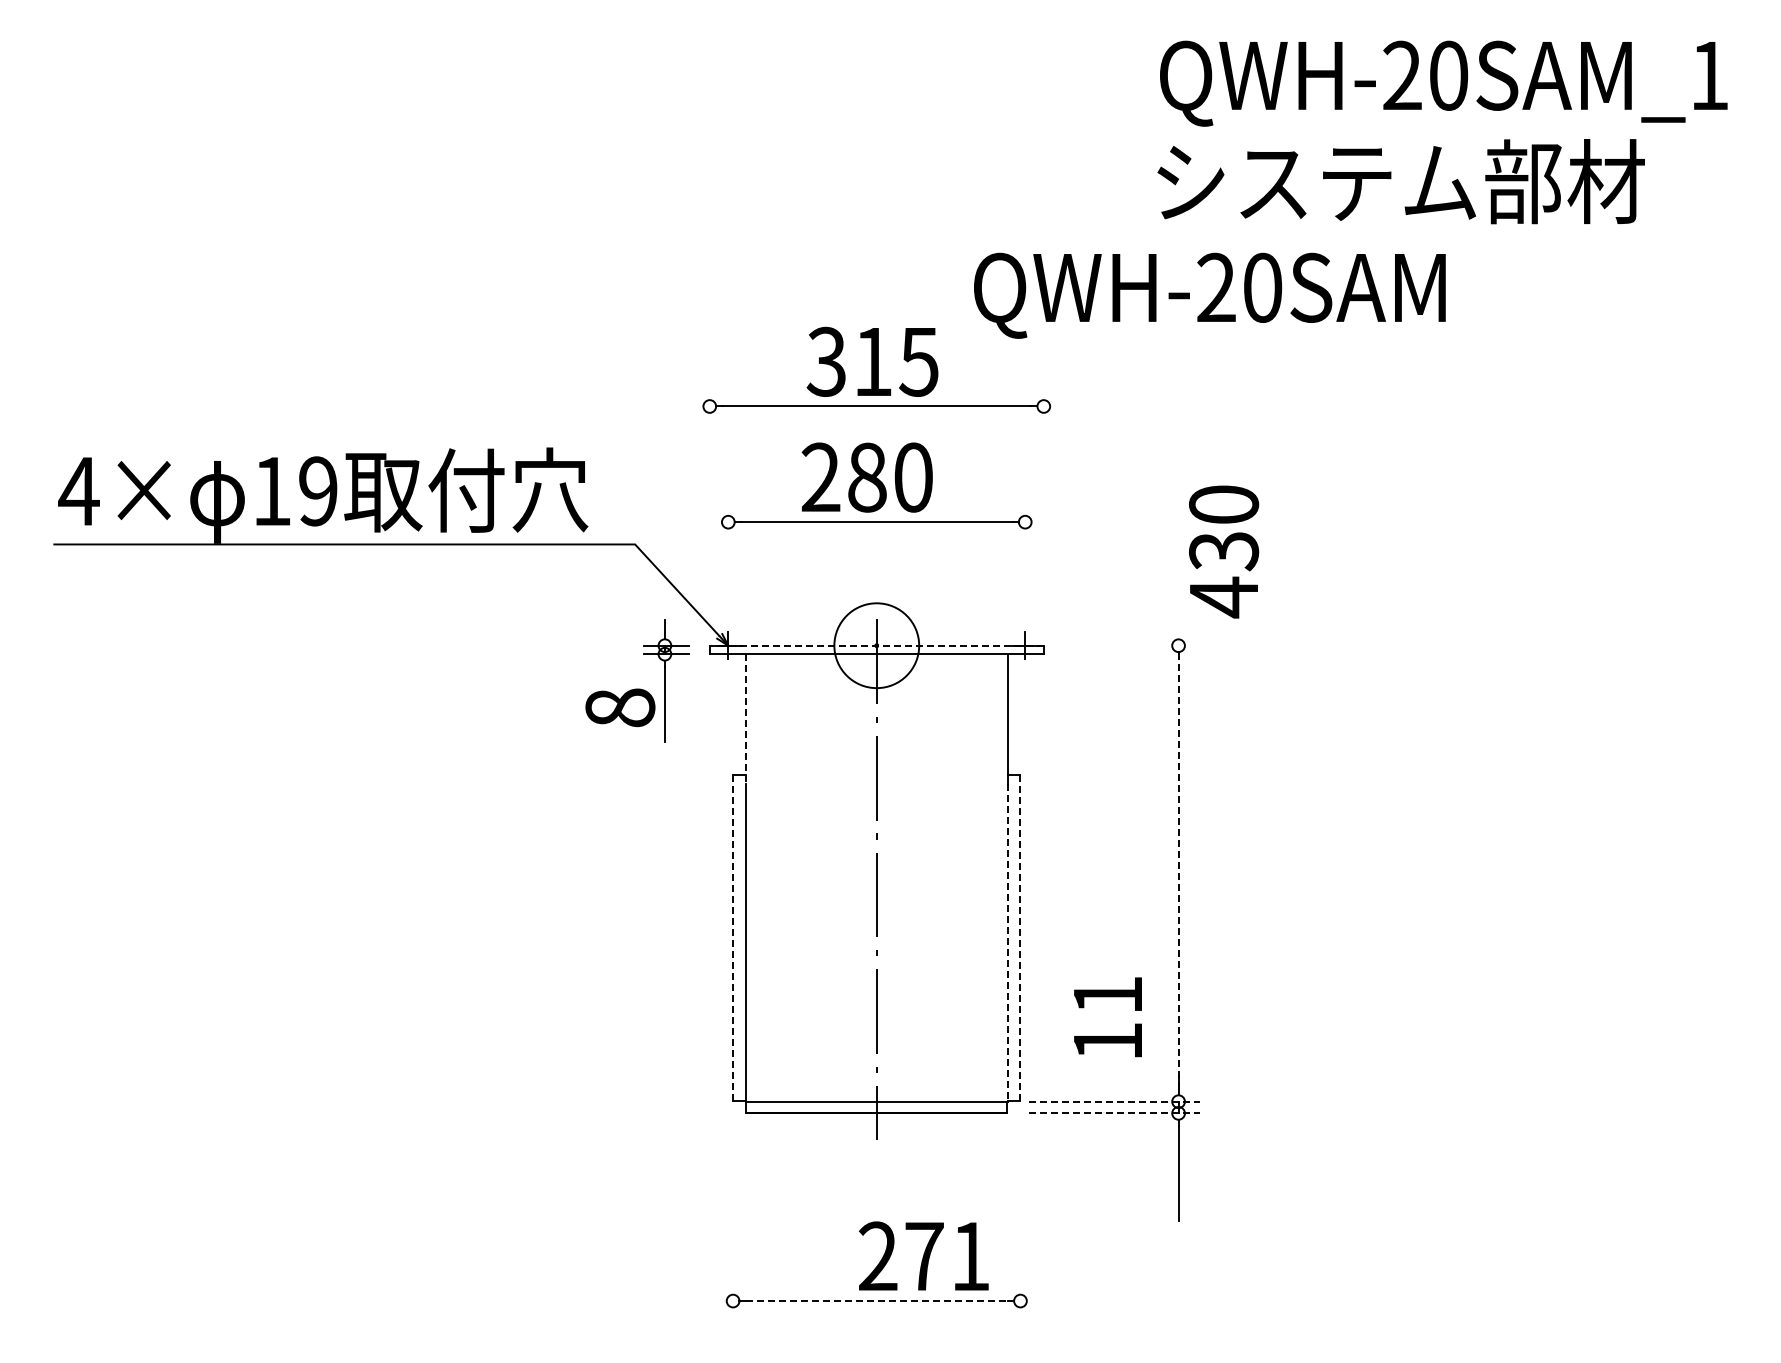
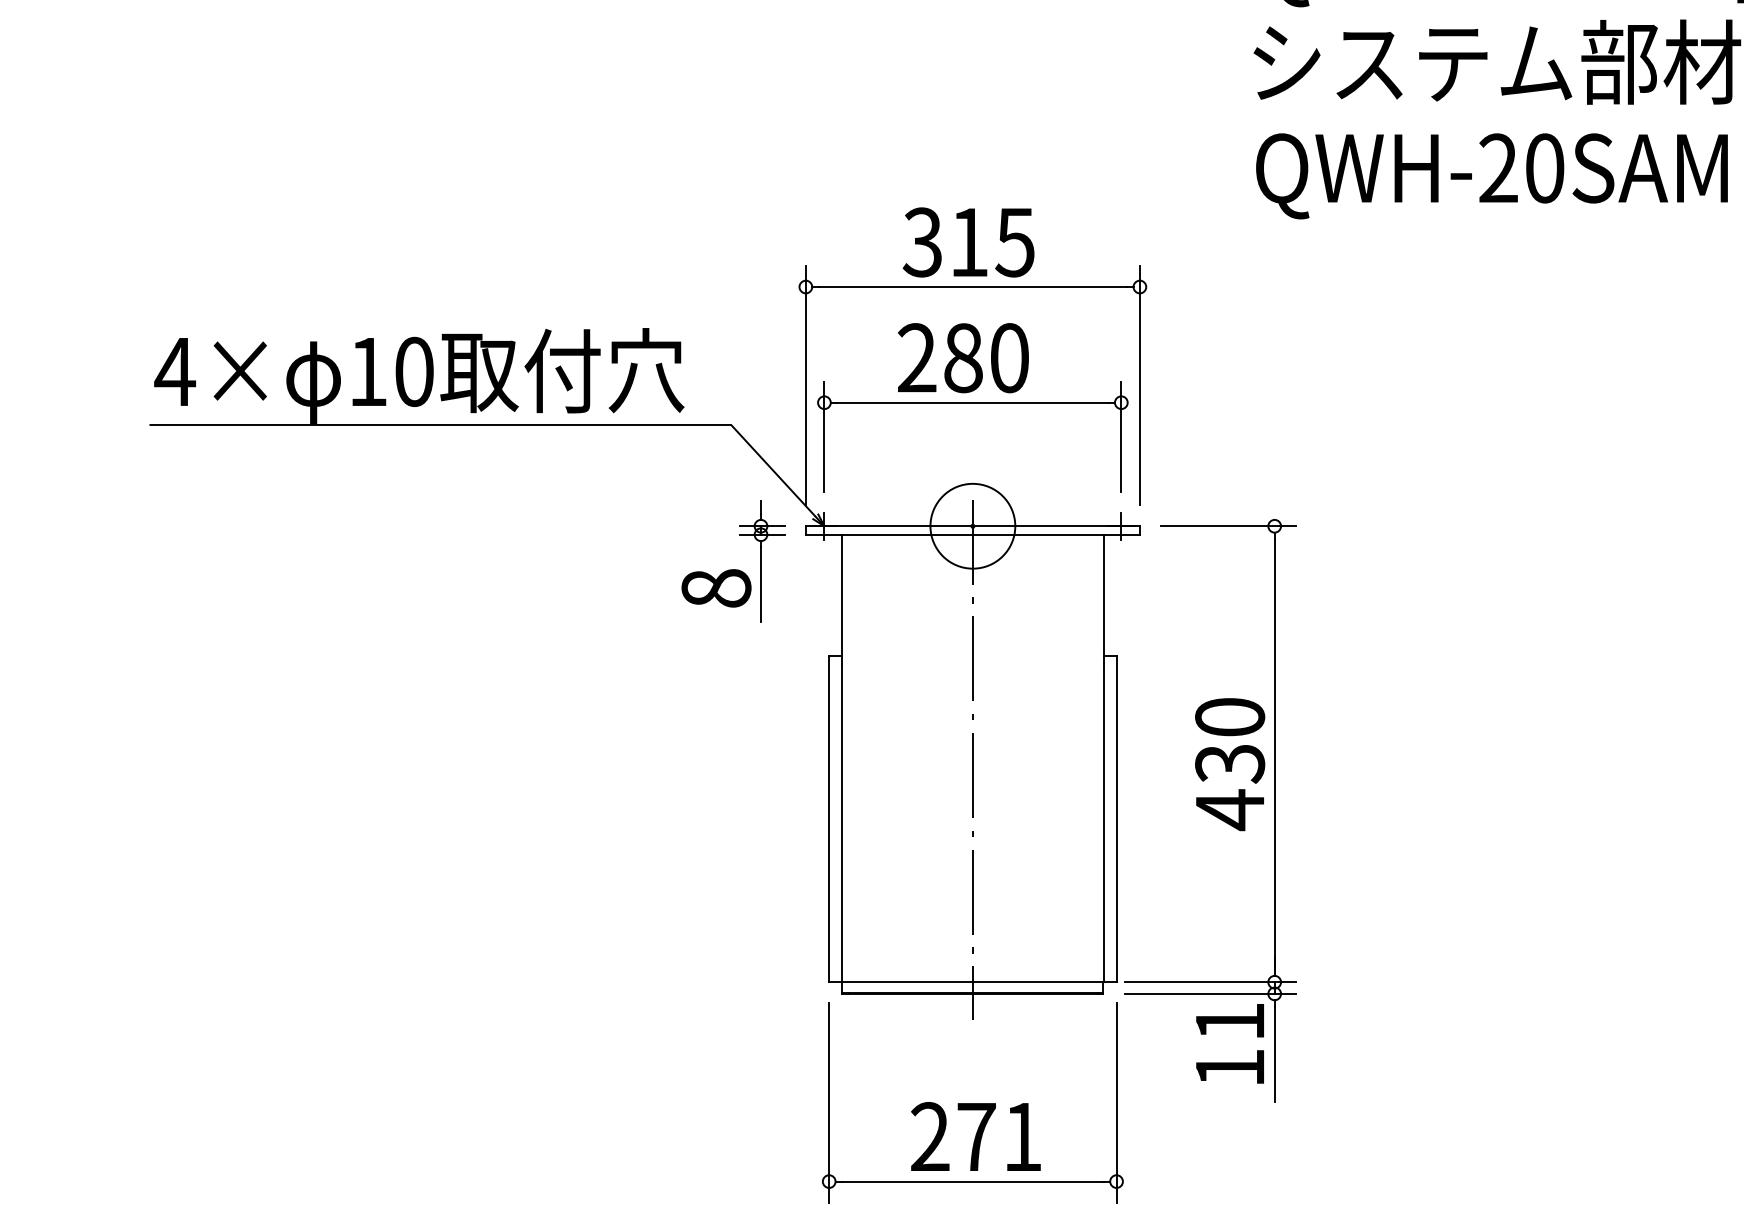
text: (1209, 295) -> (1491, 176), moved
text: (318, 491) -> (414, 372), 19 -> 10
line: (709, 504) -> (805, 385), added
line: (1043, 504) -> (1139, 385), added
text: (1224, 551) -> (1230, 764), moved
line: (728, 555) -> (824, 436), added
line: (1025, 555) -> (1121, 436), added
line: (876, 645) -> (972, 526), dashed -> solid
line: (1132, 645) -> (1228, 526), added
line: (745, 718) -> (841, 599), dashed -> solid
line: (1178, 873) -> (1274, 754), dashed -> solid
line: (1020, 937) -> (1116, 818), dashed -> solid
line: (733, 938) -> (829, 819), dashed -> solid
line: (1007, 943) -> (1103, 824), dashed -> solid
text: (1107, 1017) -> (1229, 1044), moved
line: (1114, 1101) -> (1210, 982), dashed -> solid
line: (1114, 1113) -> (1210, 994), dashed -> solid
line: (733, 1222) -> (829, 1103), added
line: (1020, 1222) -> (1116, 1103), added
text: (923, 1255) -> (975, 1136), moved
line: (876, 1301) -> (972, 1182), dashed -> solid

